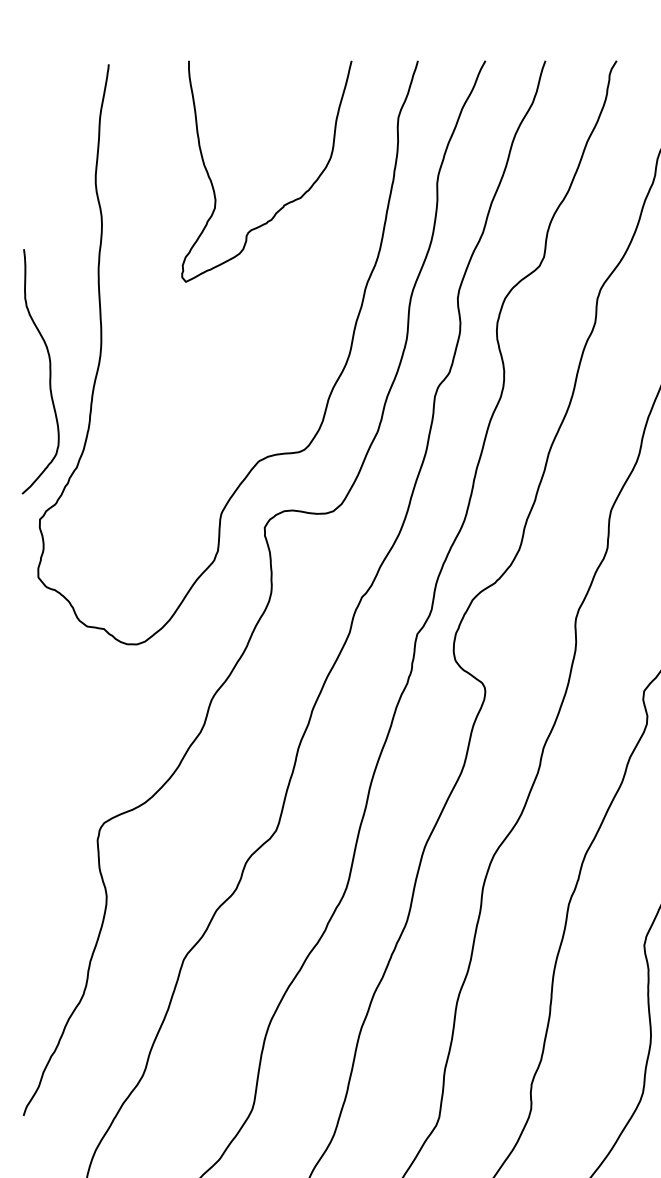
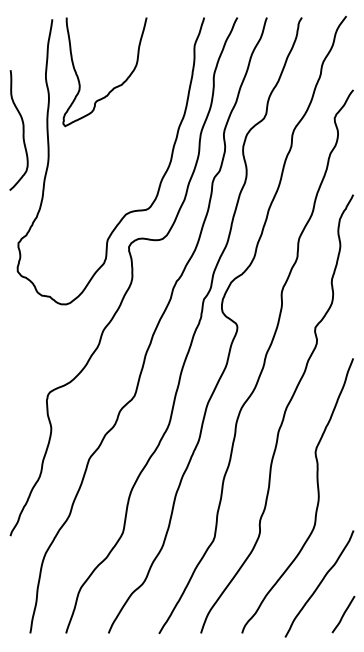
curve: (284, 203) -> (113, 87), moved
curve: (48, 371) -> (22, 130), moved

